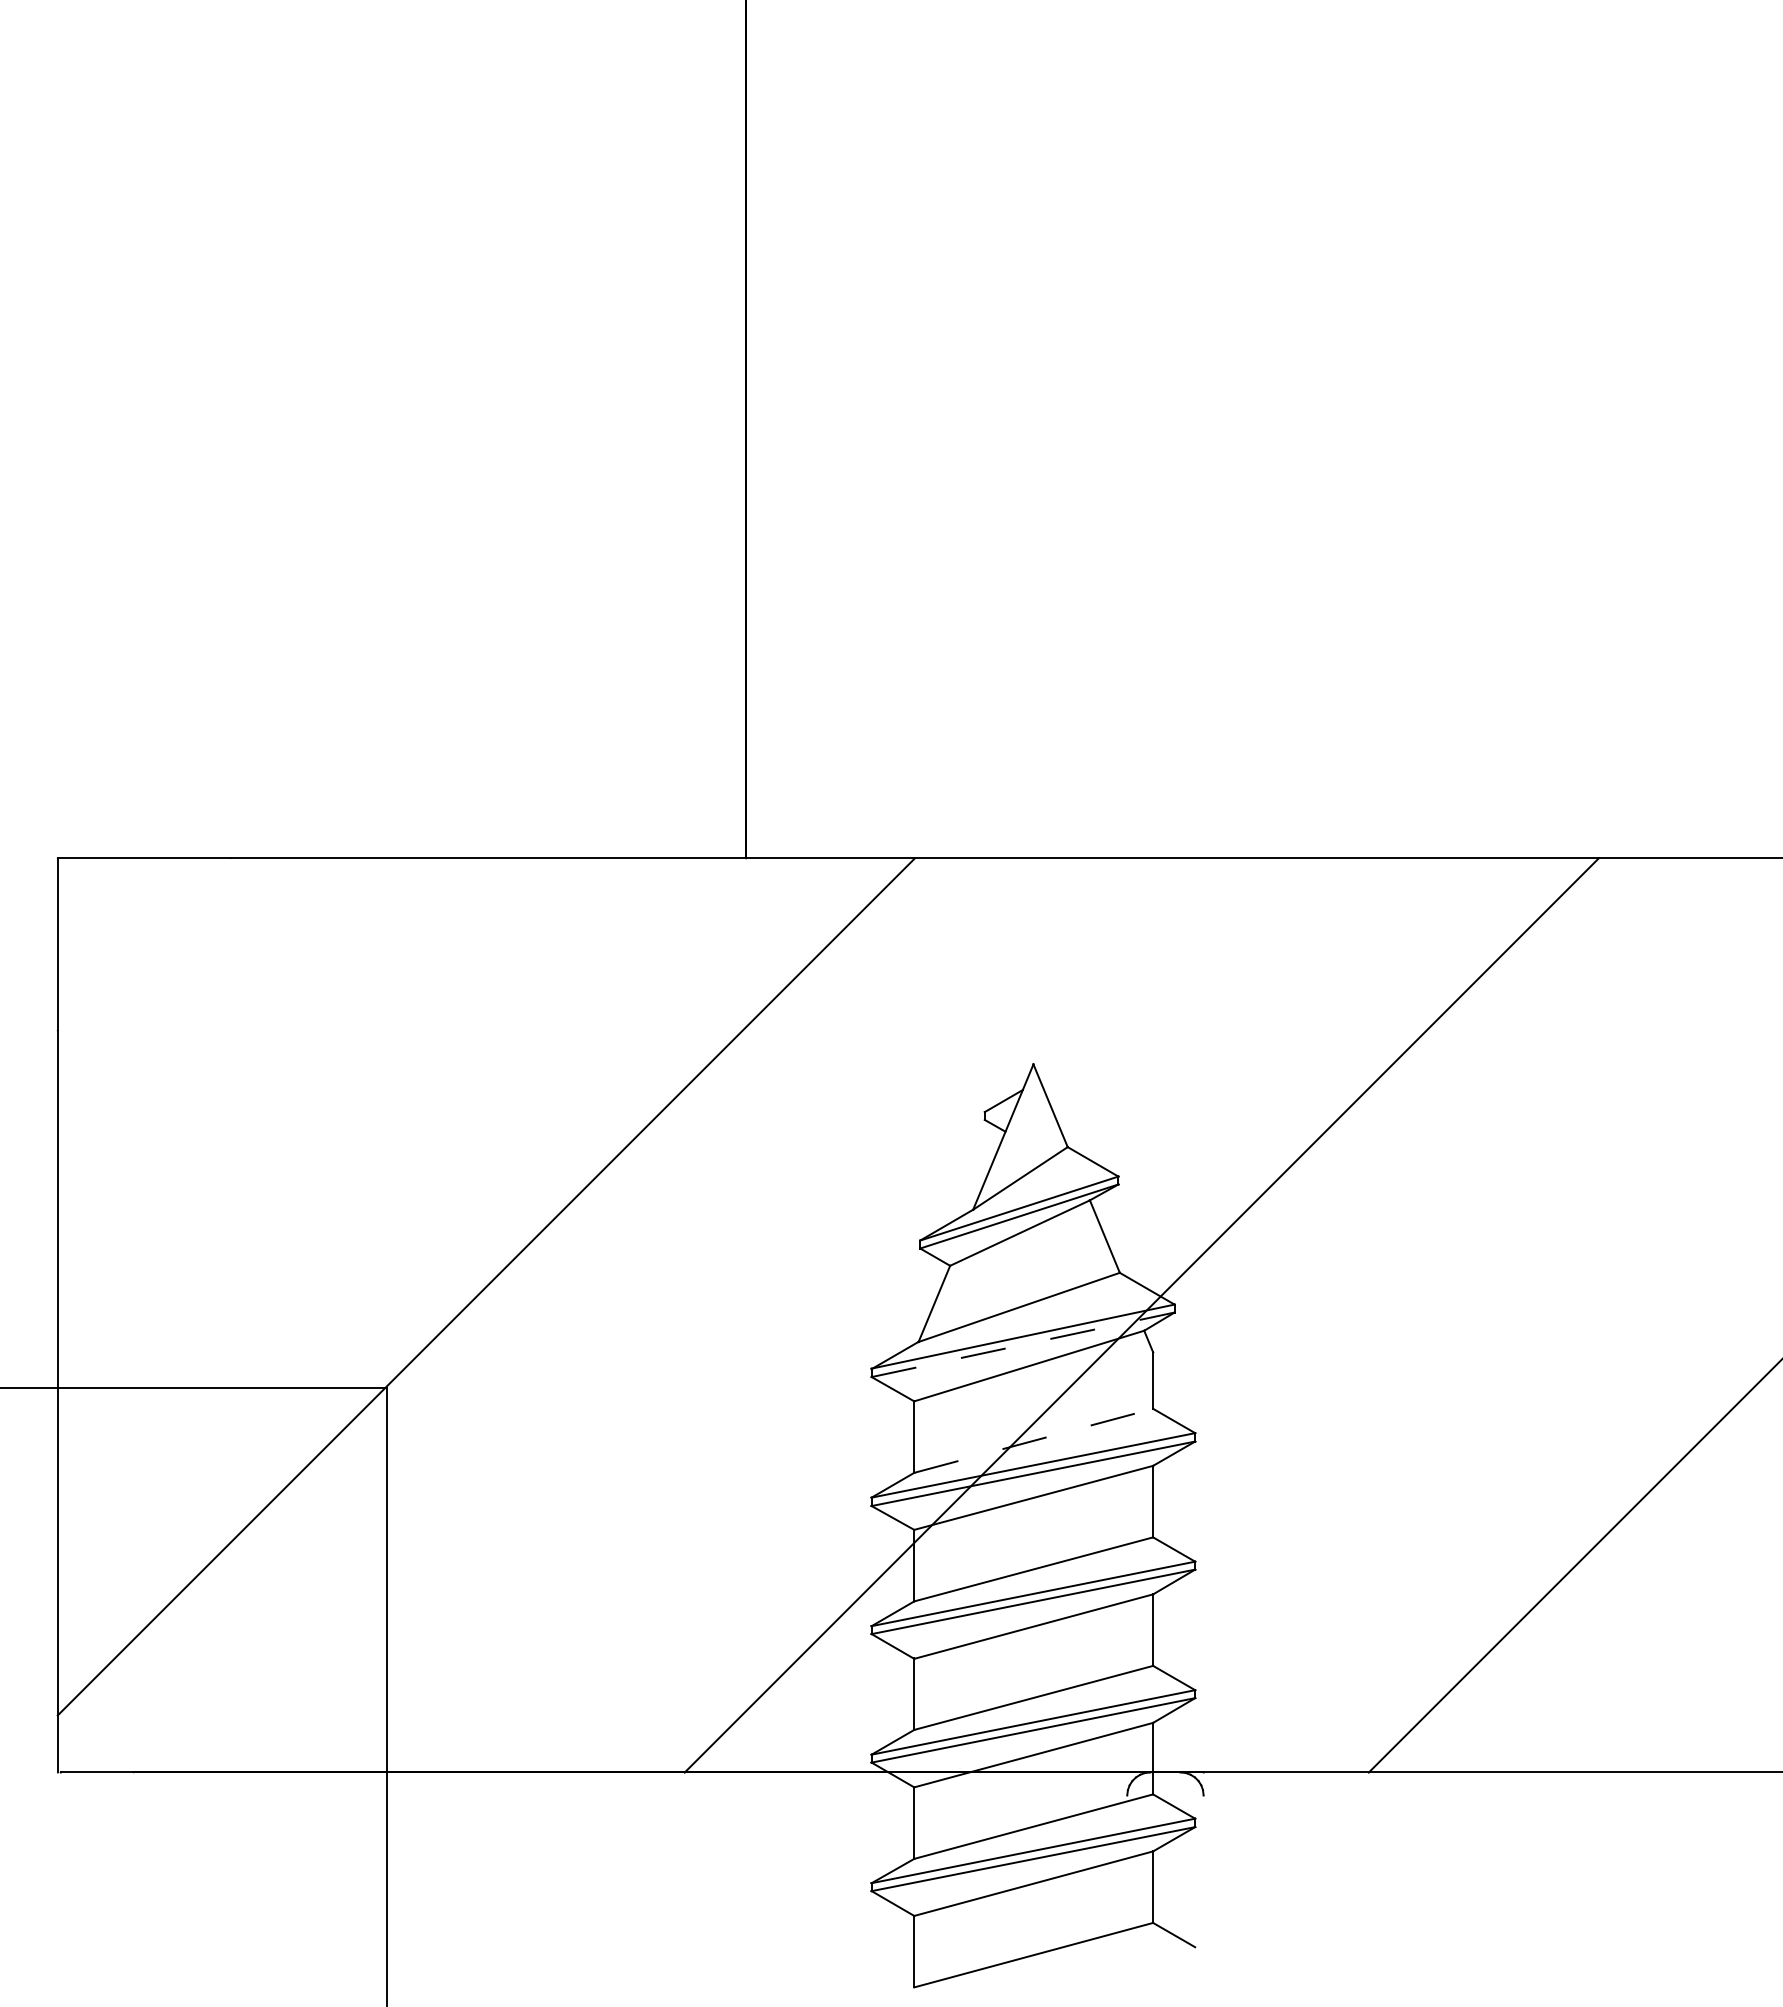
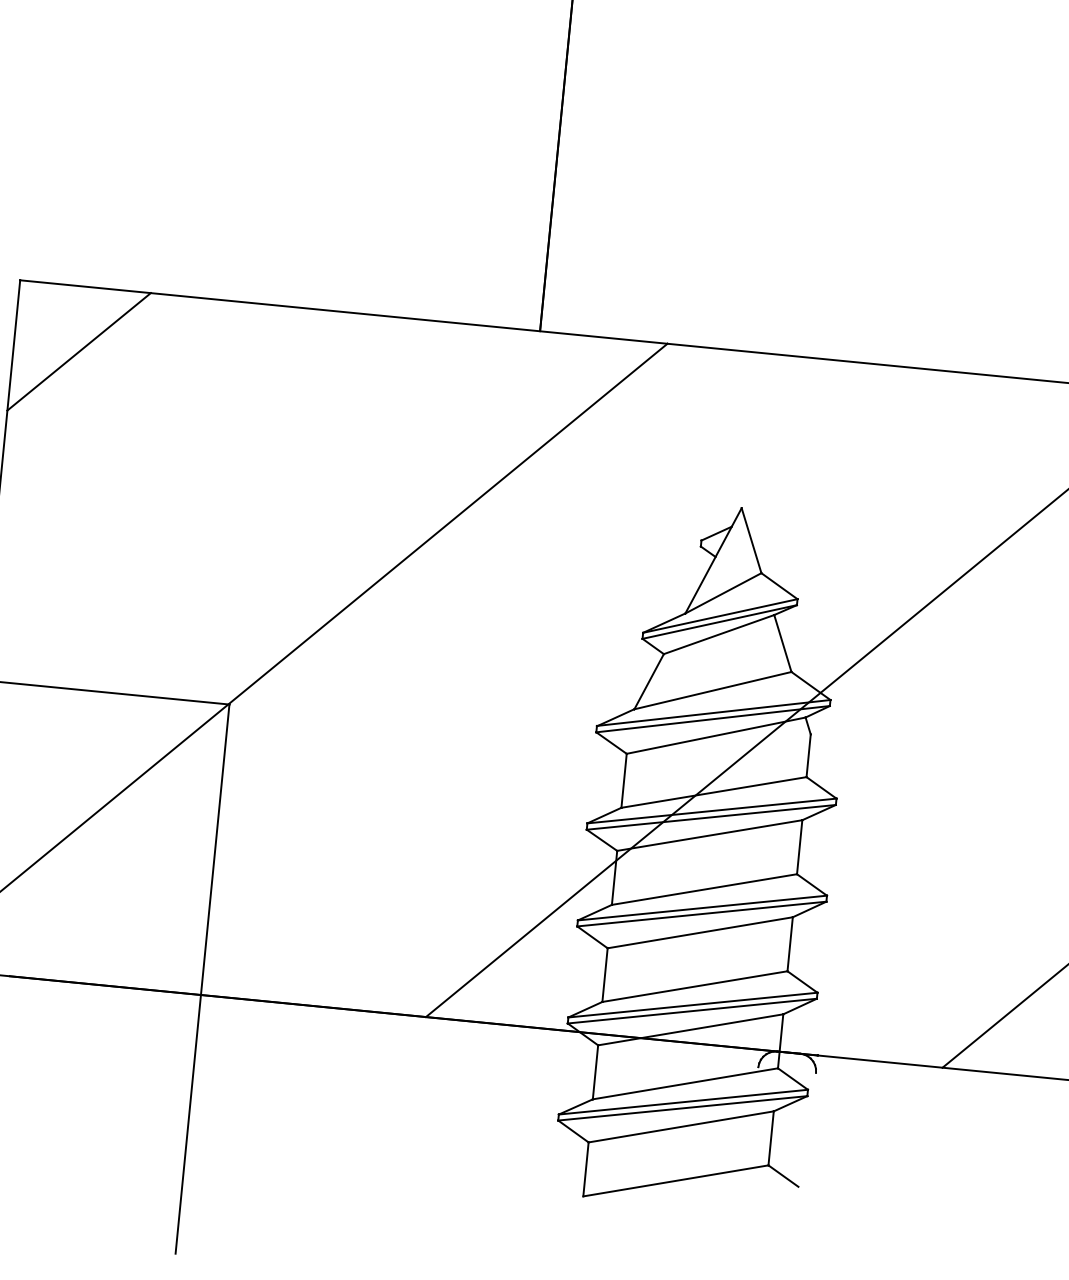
line: (143, 944) -> (78, 351), added
line: (1023, 1344) -> (713, 718), dashed -> solid
line: (1033, 1440) -> (713, 792), dashed -> solid

